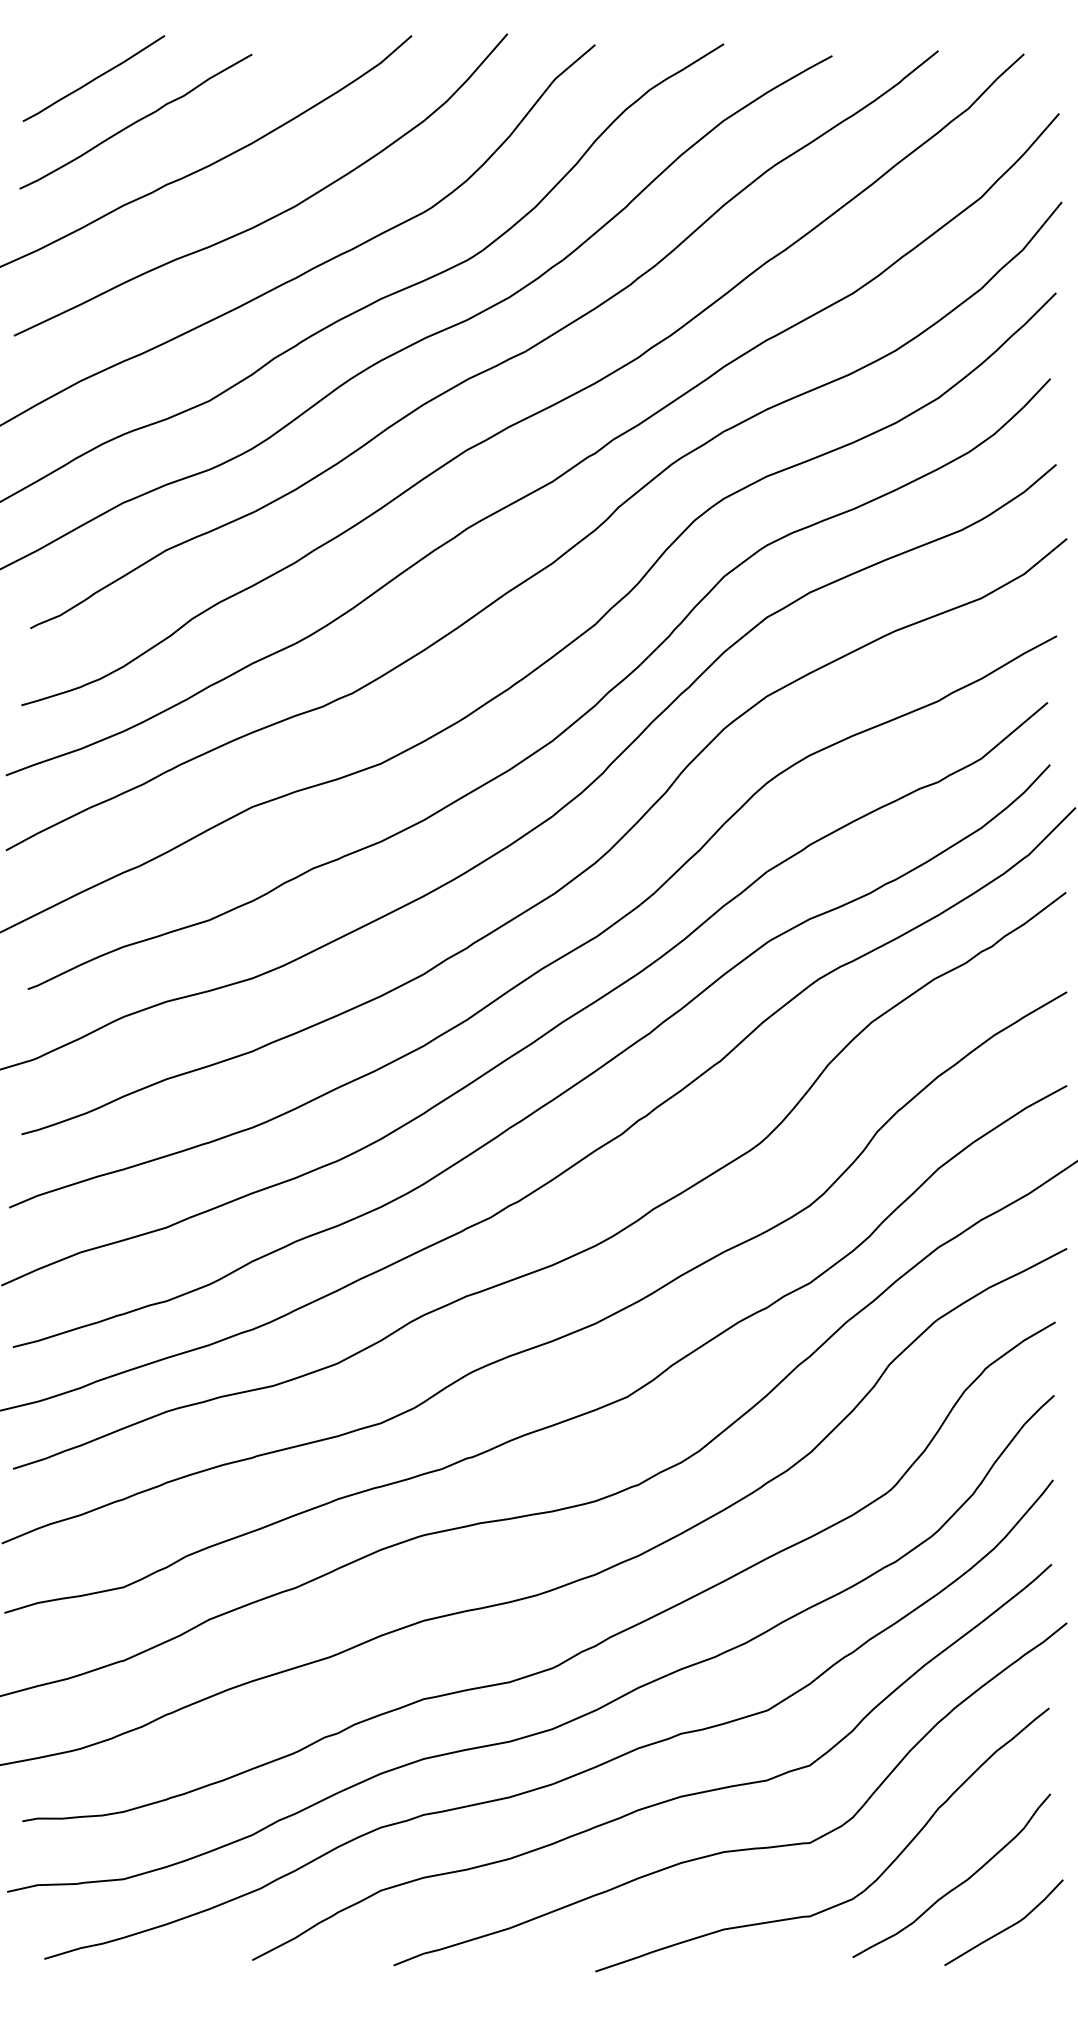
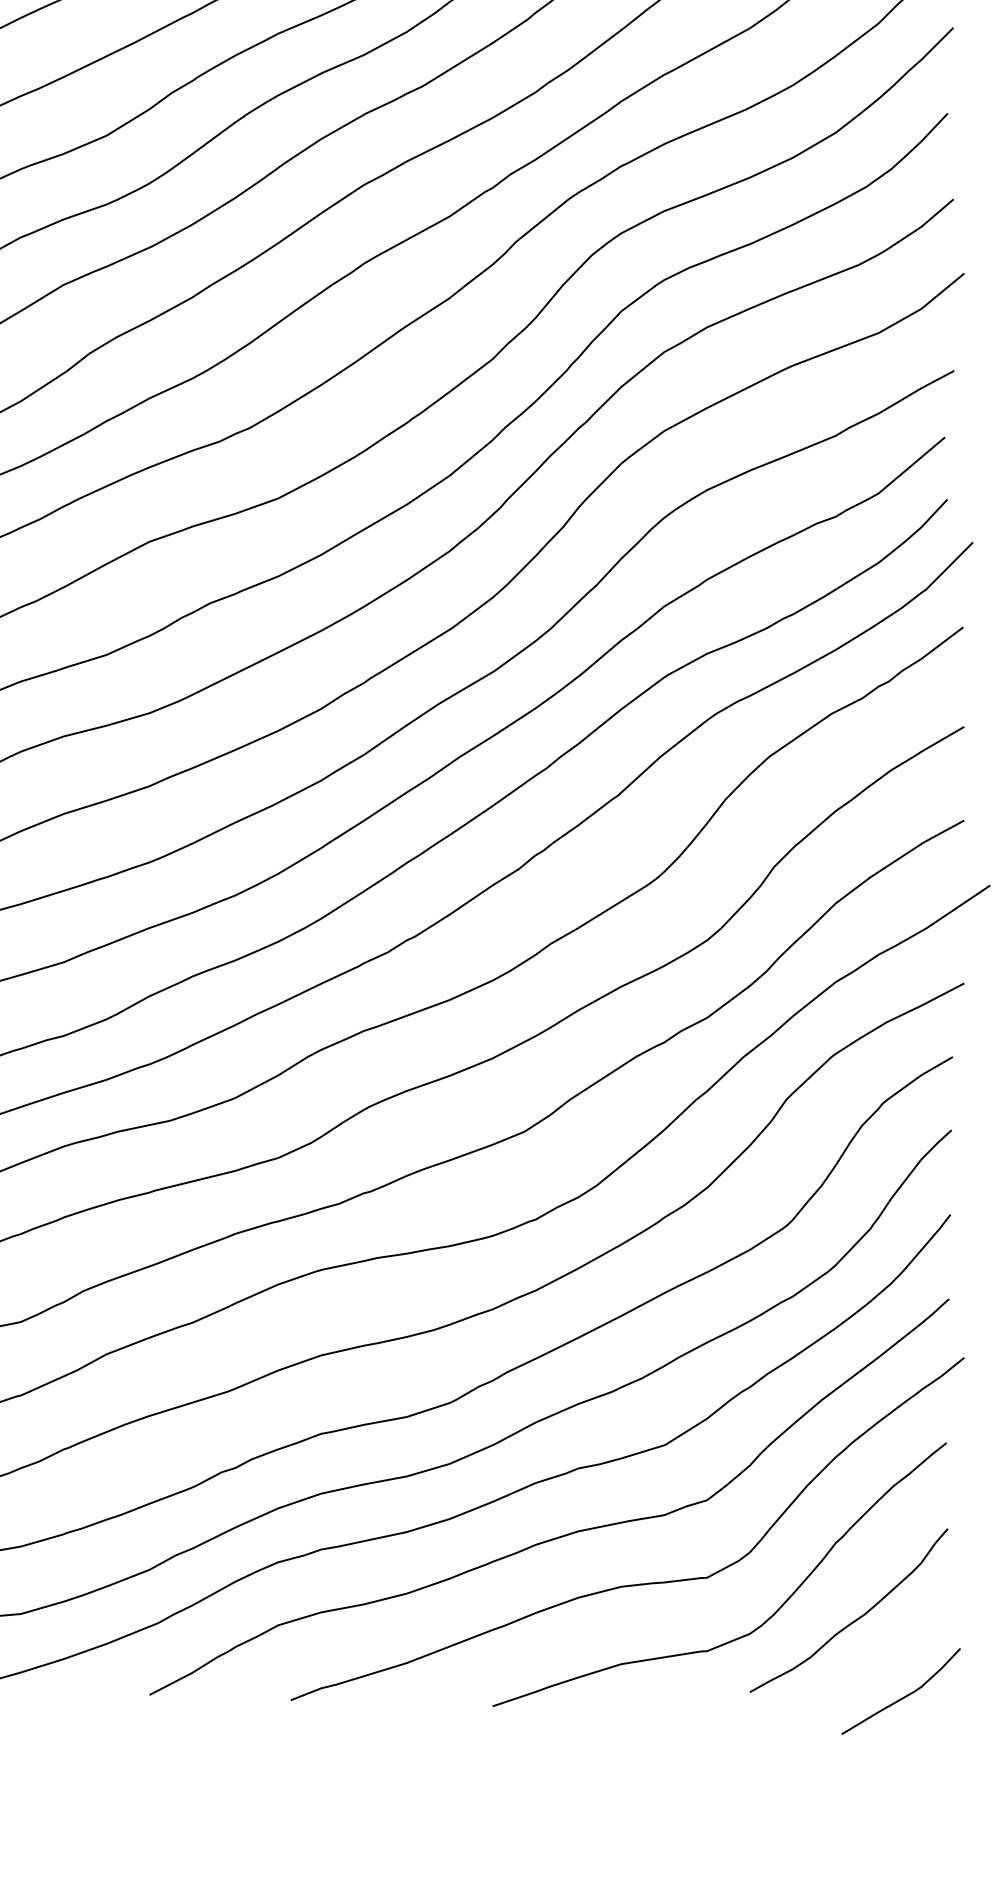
curve: (1005, 1928) -> (902, 1697), moved

